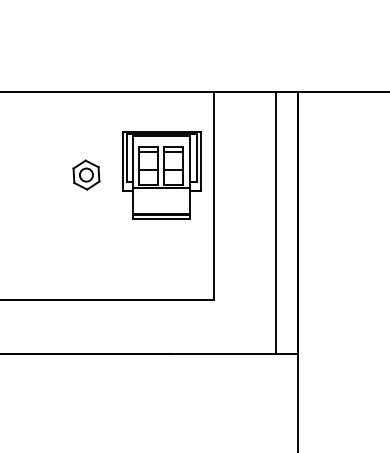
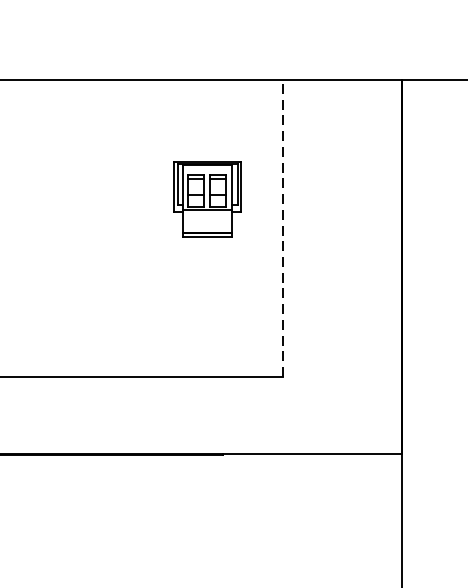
part: (86, 174) -> (100, 198), removed
part: (161, 175) -> (207, 199), size x0.6
line: (214, 195) -> (282, 228), solid -> dashed
line: (275, 222) -> (370, 266), removed

